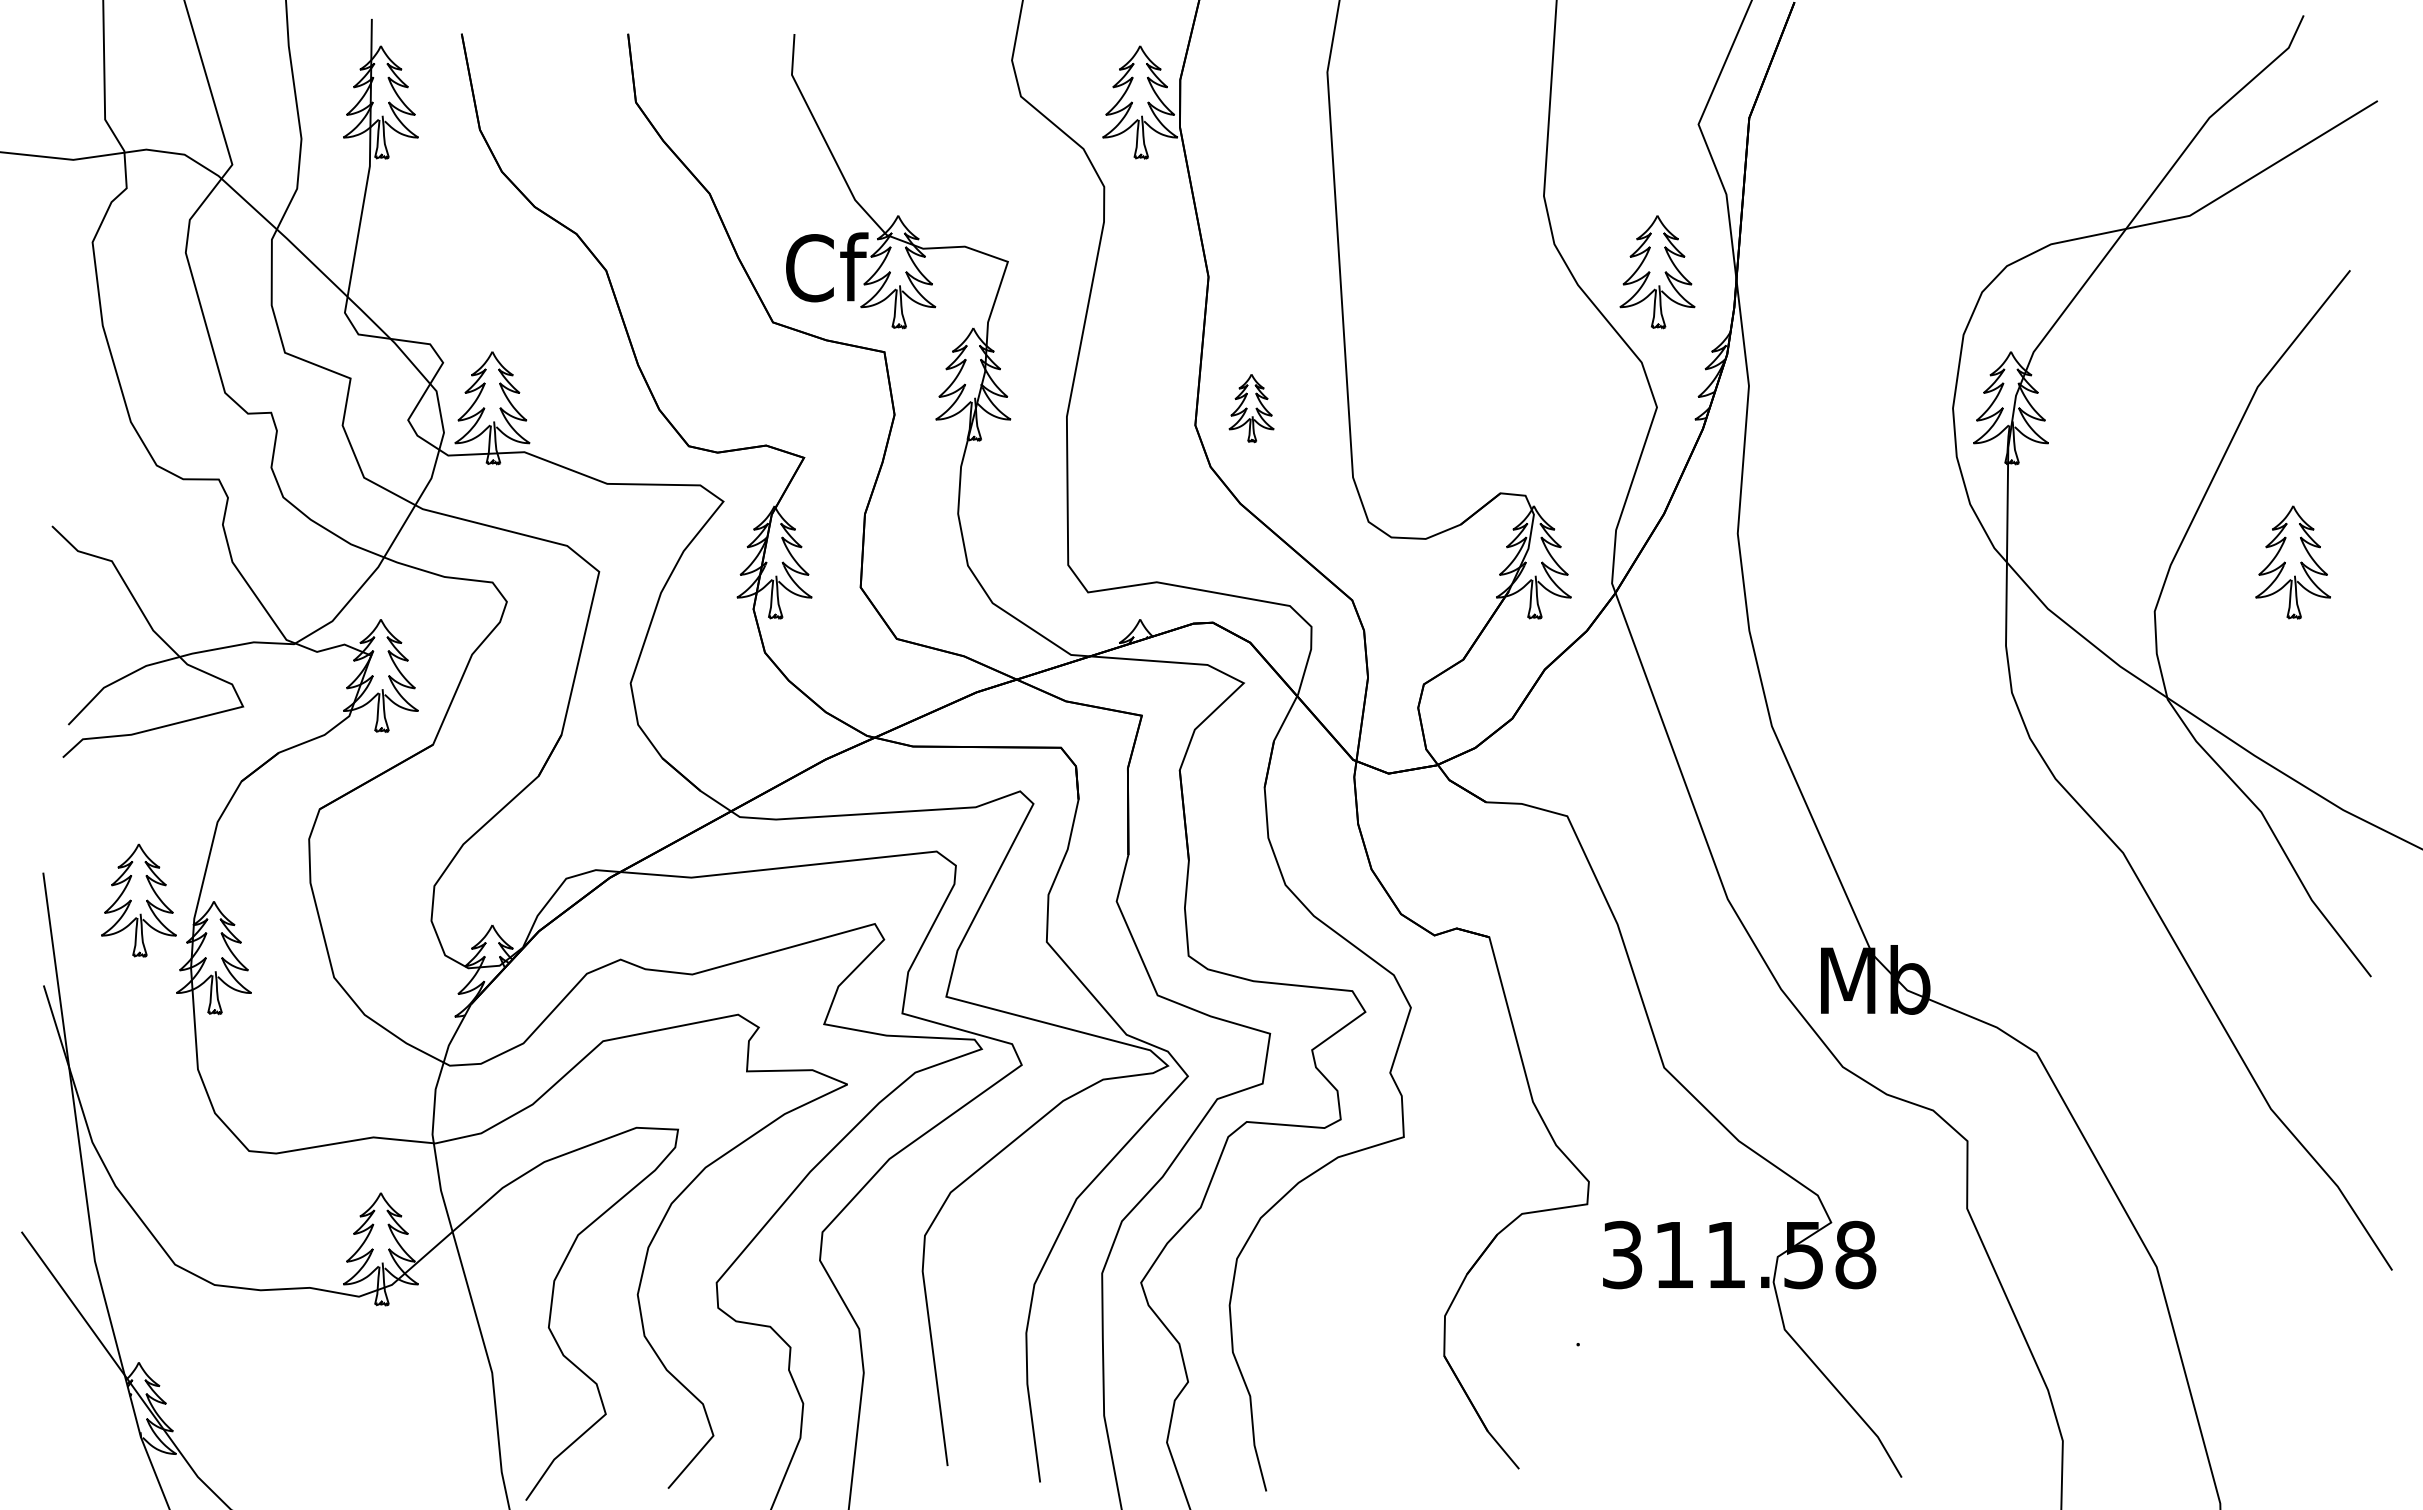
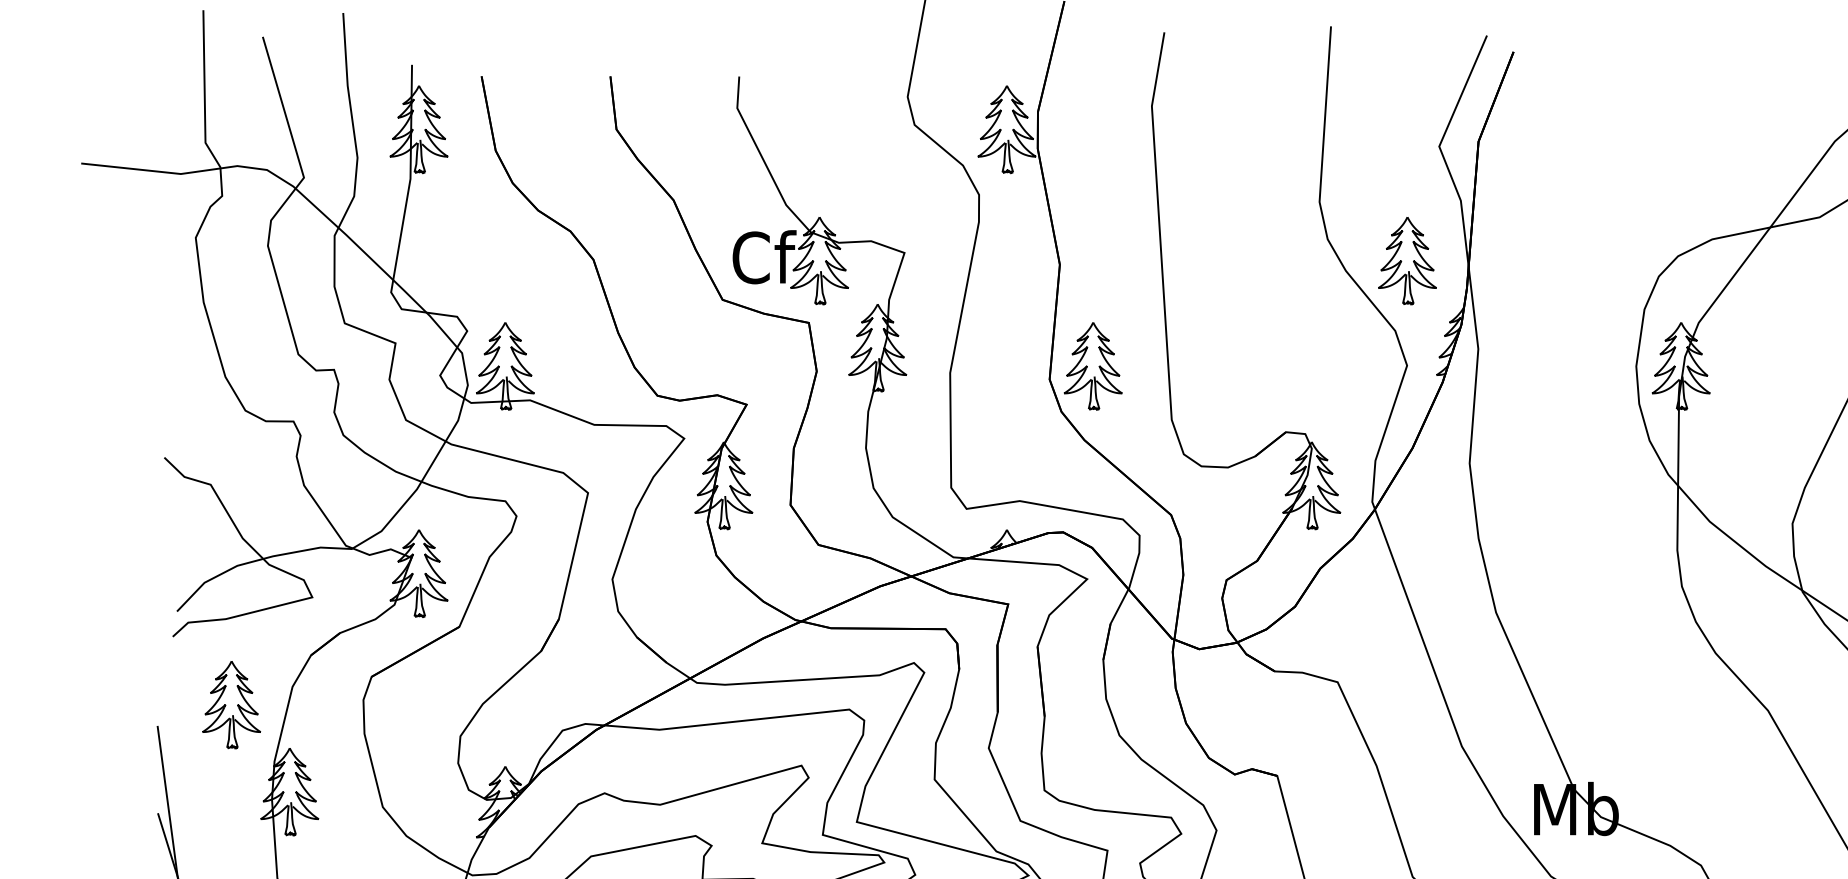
part: (1251, 408) -> (1093, 366), size x1.67
part: (138, 900) -> (231, 704), moved

